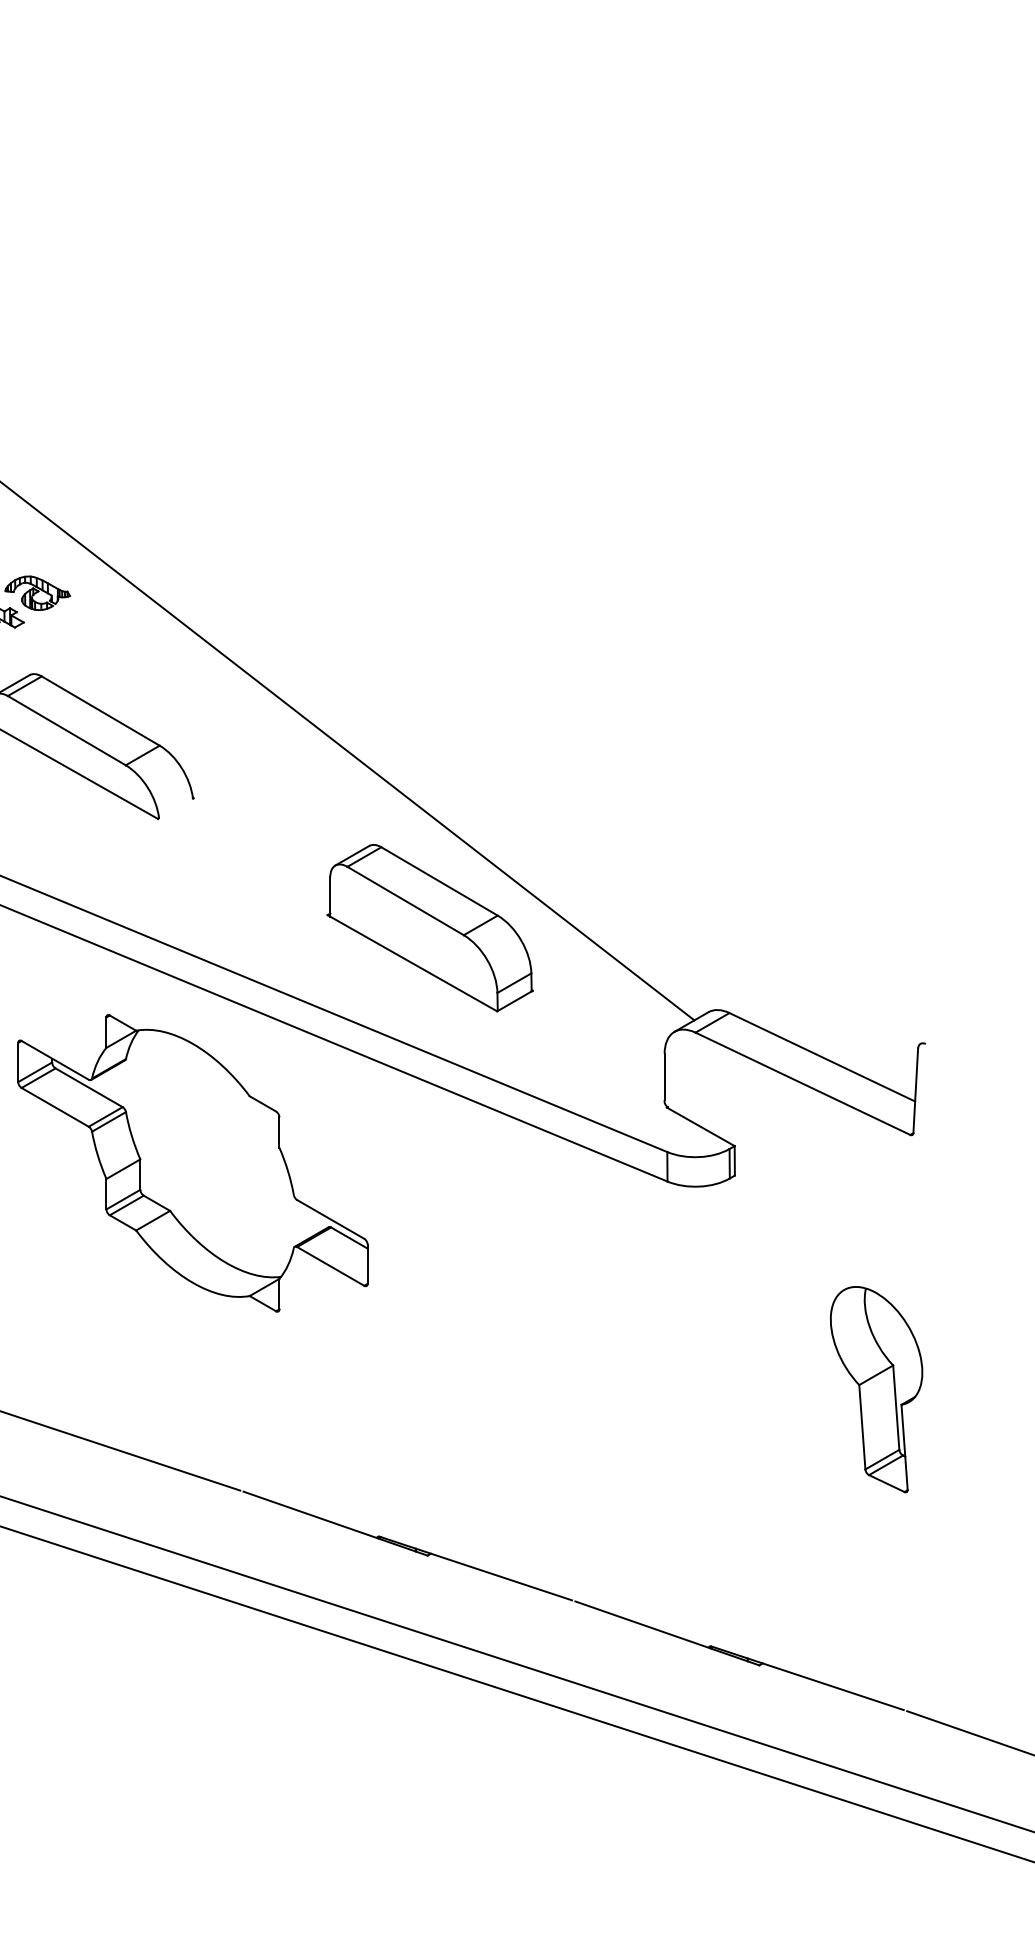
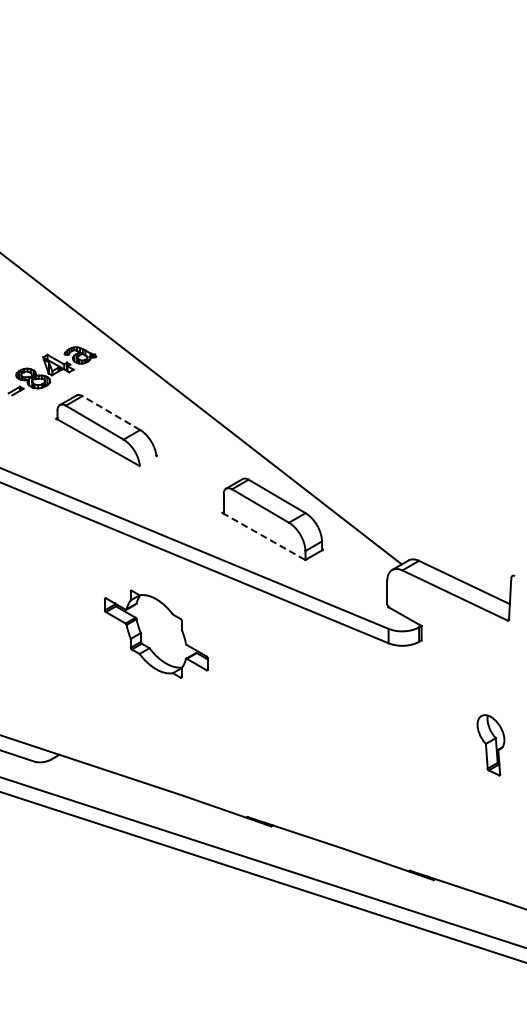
line: (99, 709) -> (110, 412), solid -> dashed
line: (411, 963) -> (263, 536), solid -> dashed
part: (191, 1161) -> (155, 633), size x0.6
part: (875, 1390) -> (490, 745), size x0.6

